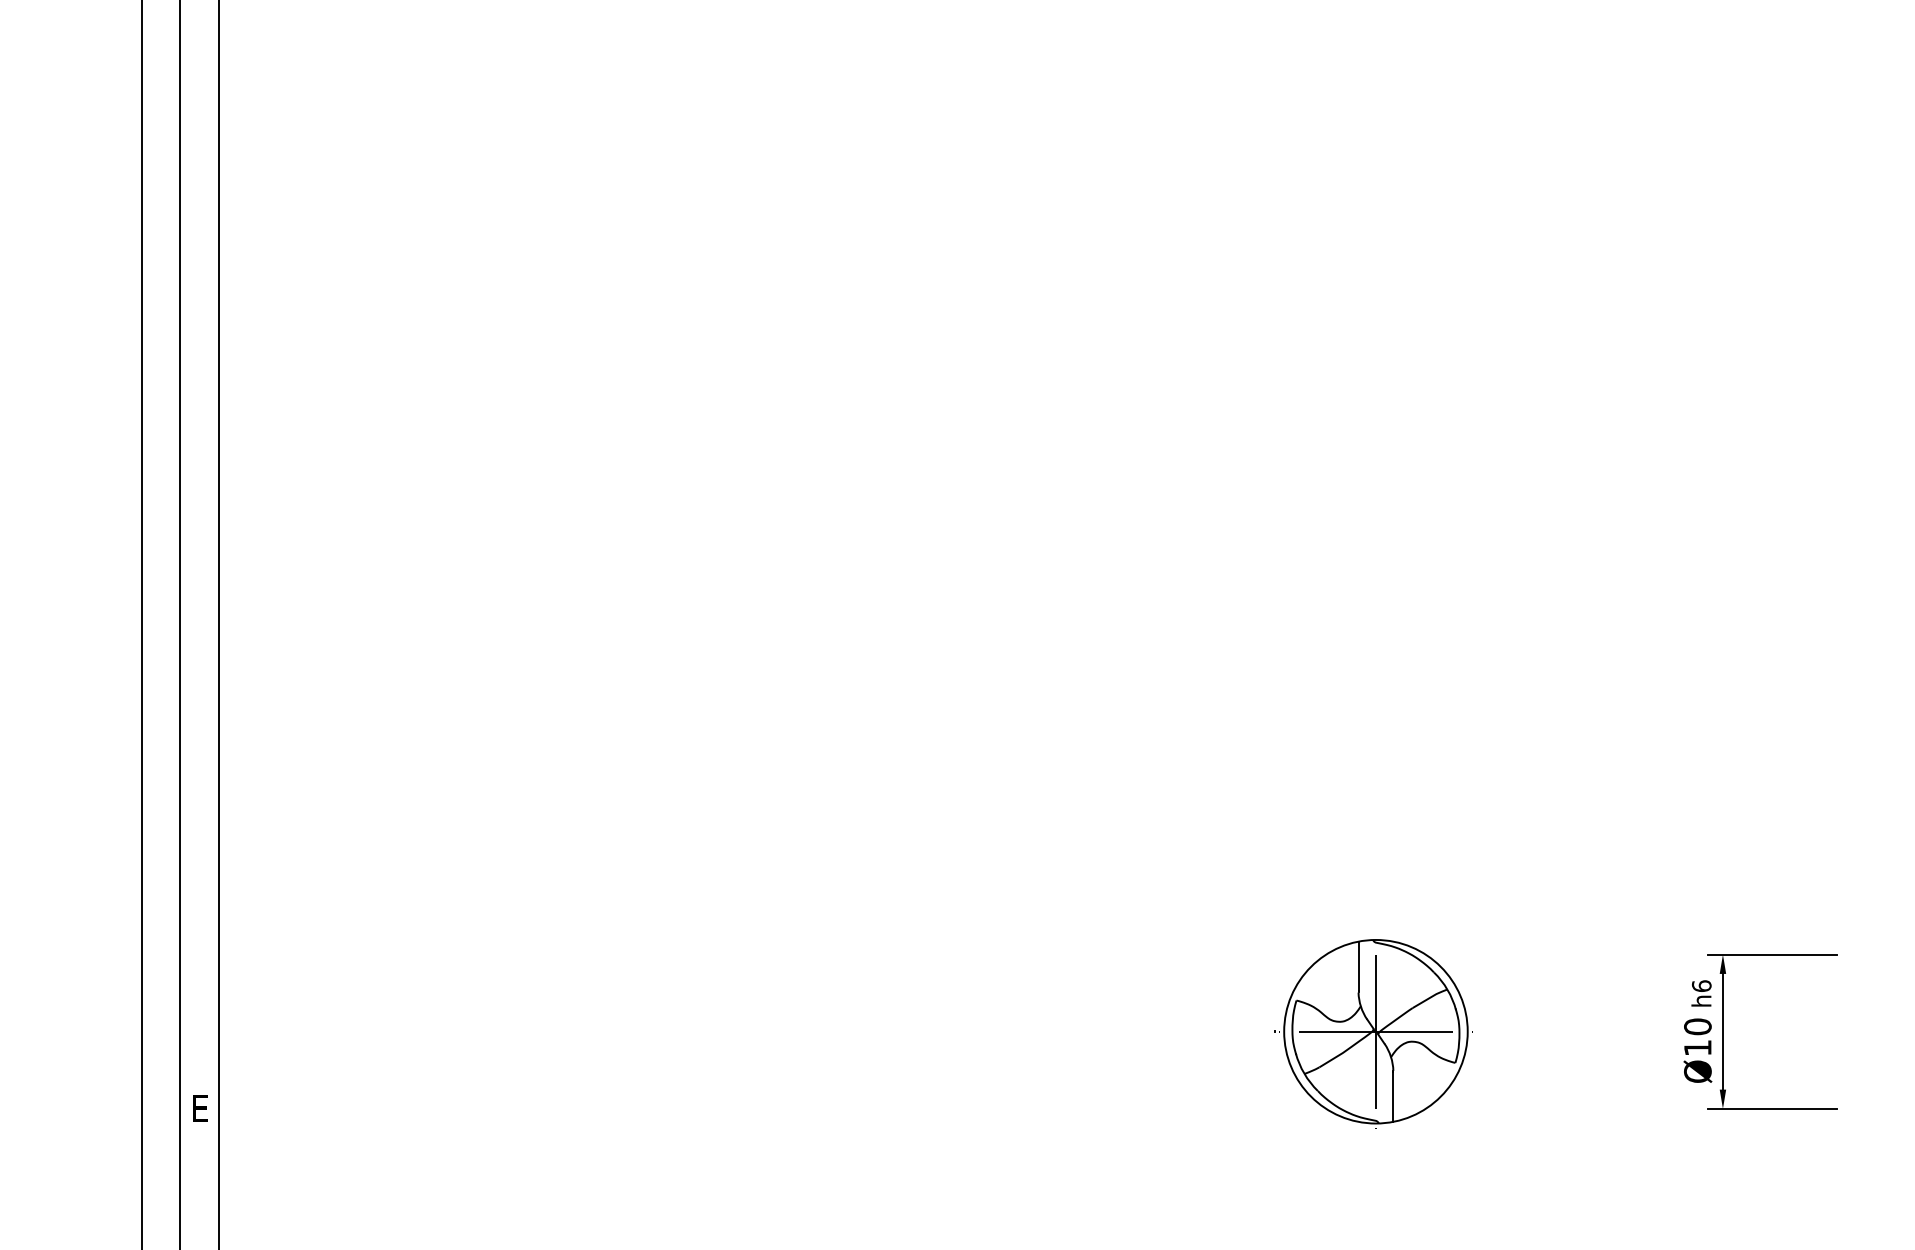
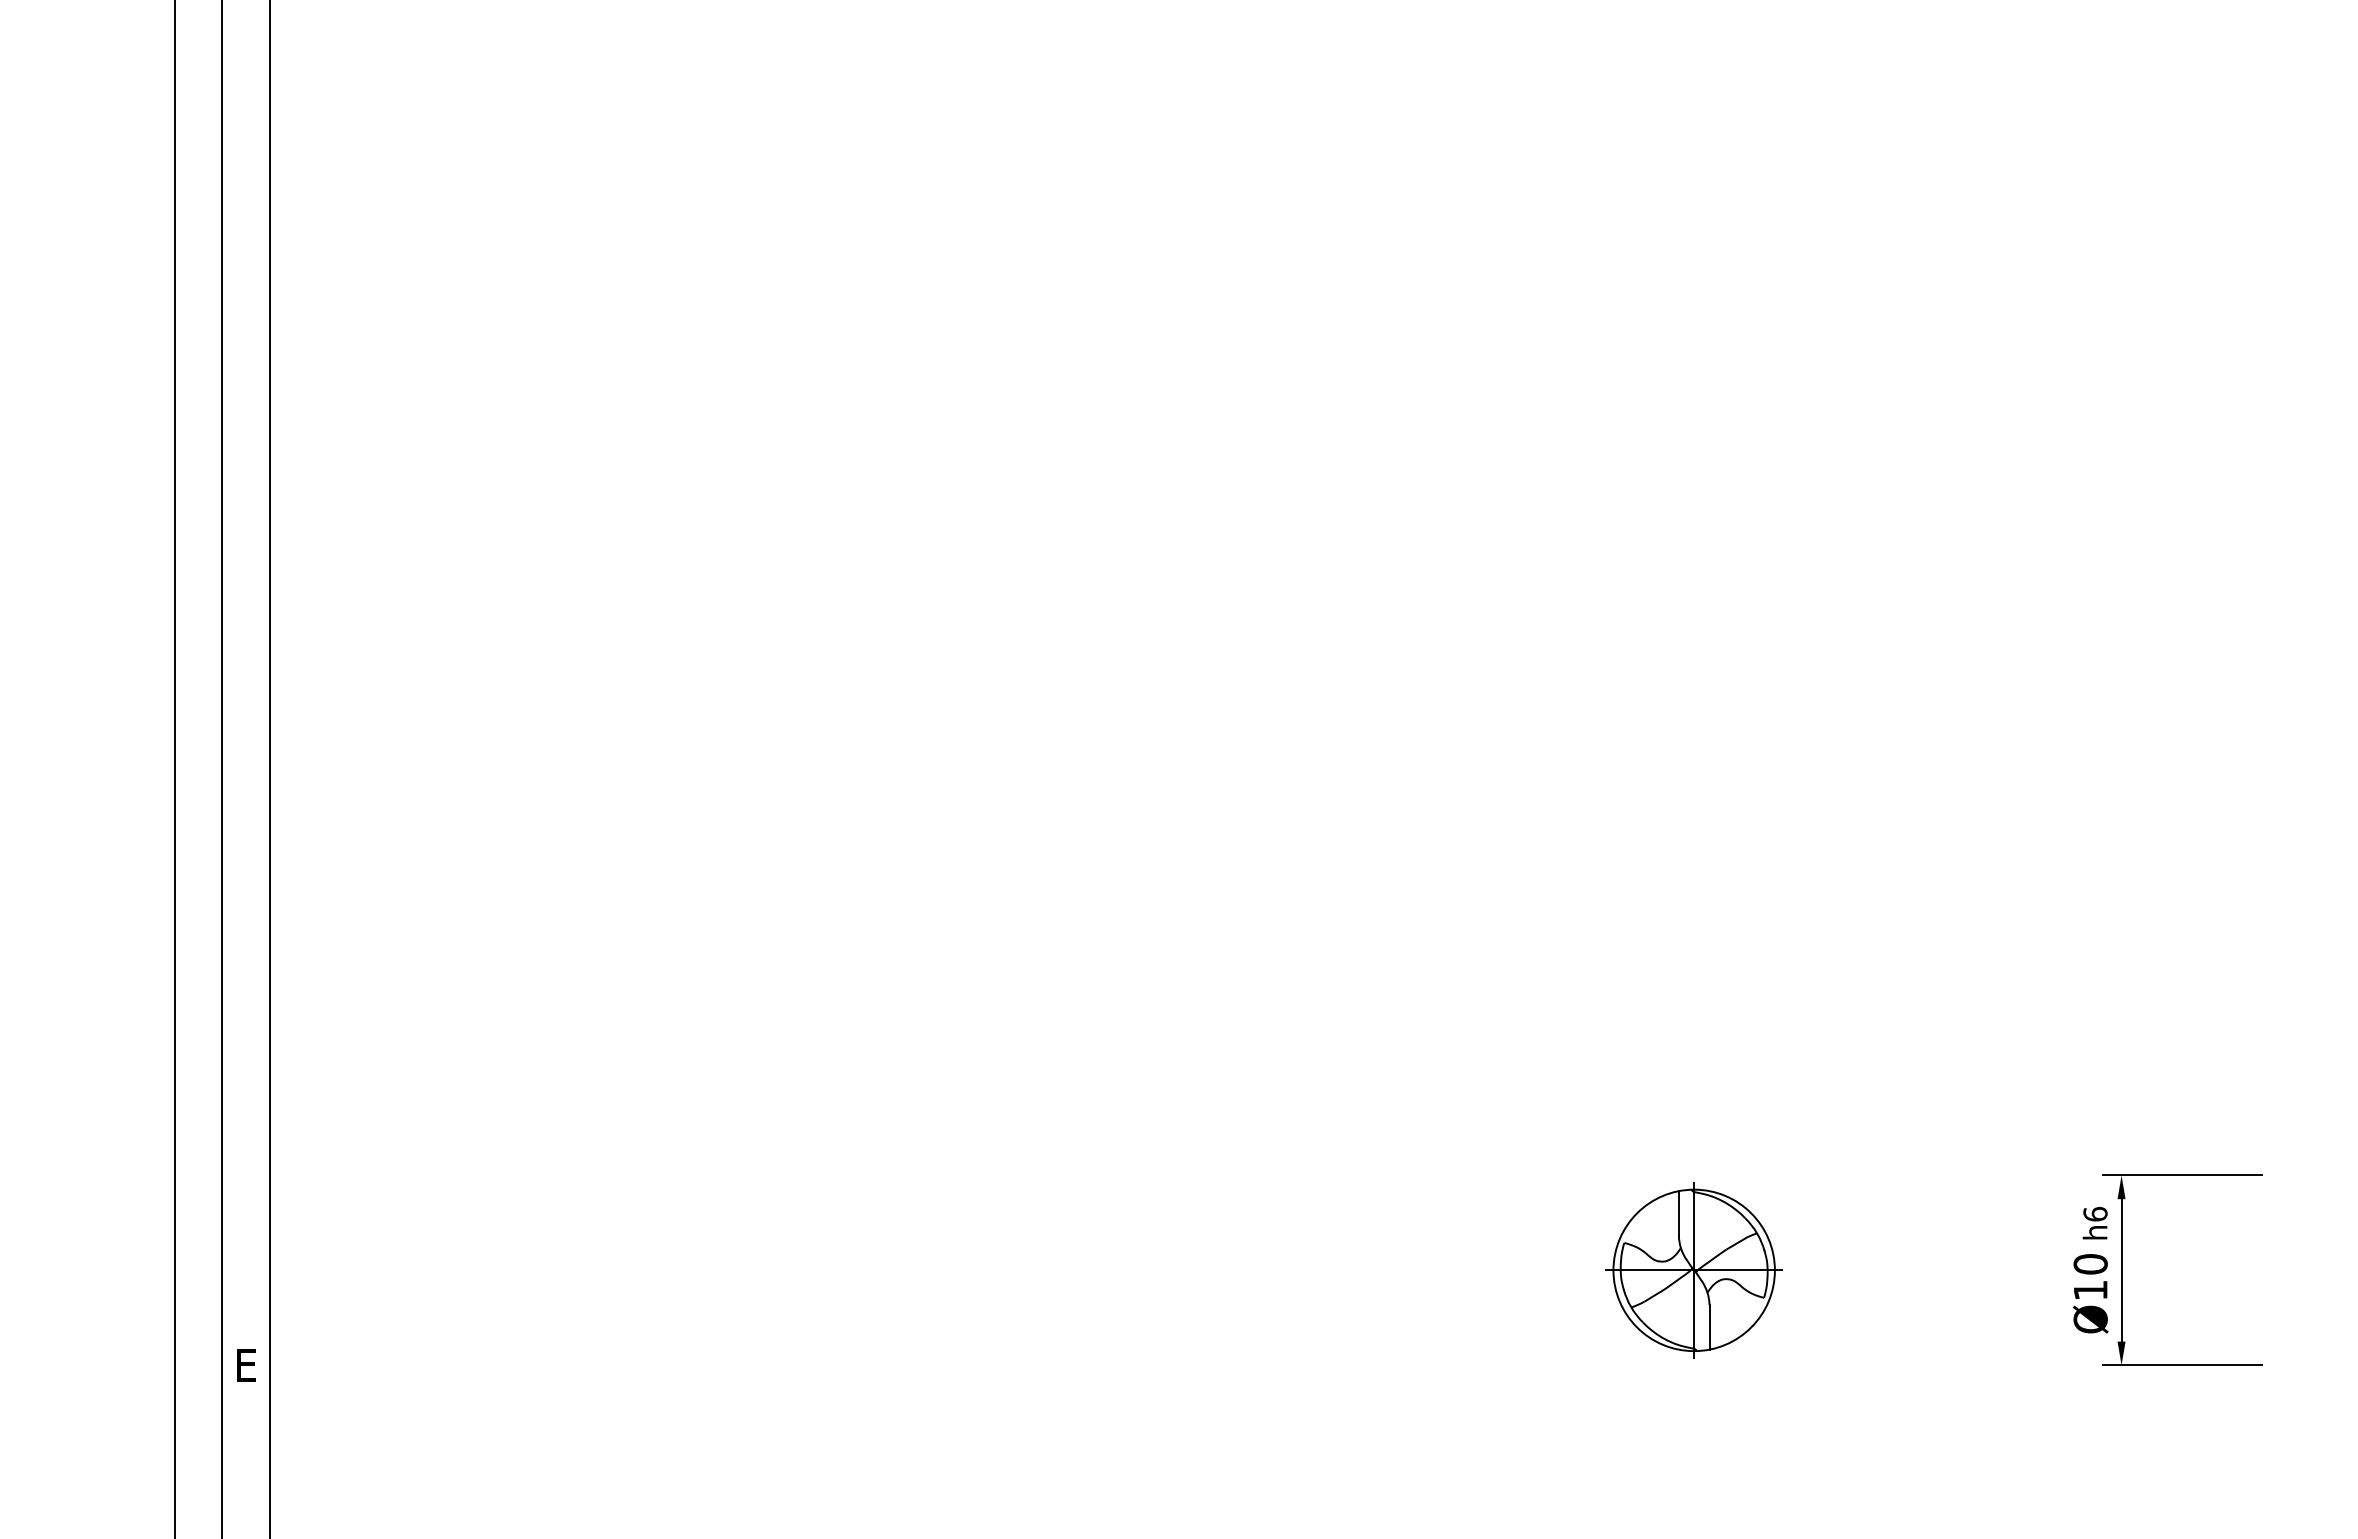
part: (1375, 1031) -> (1693, 1270), size x0.71

